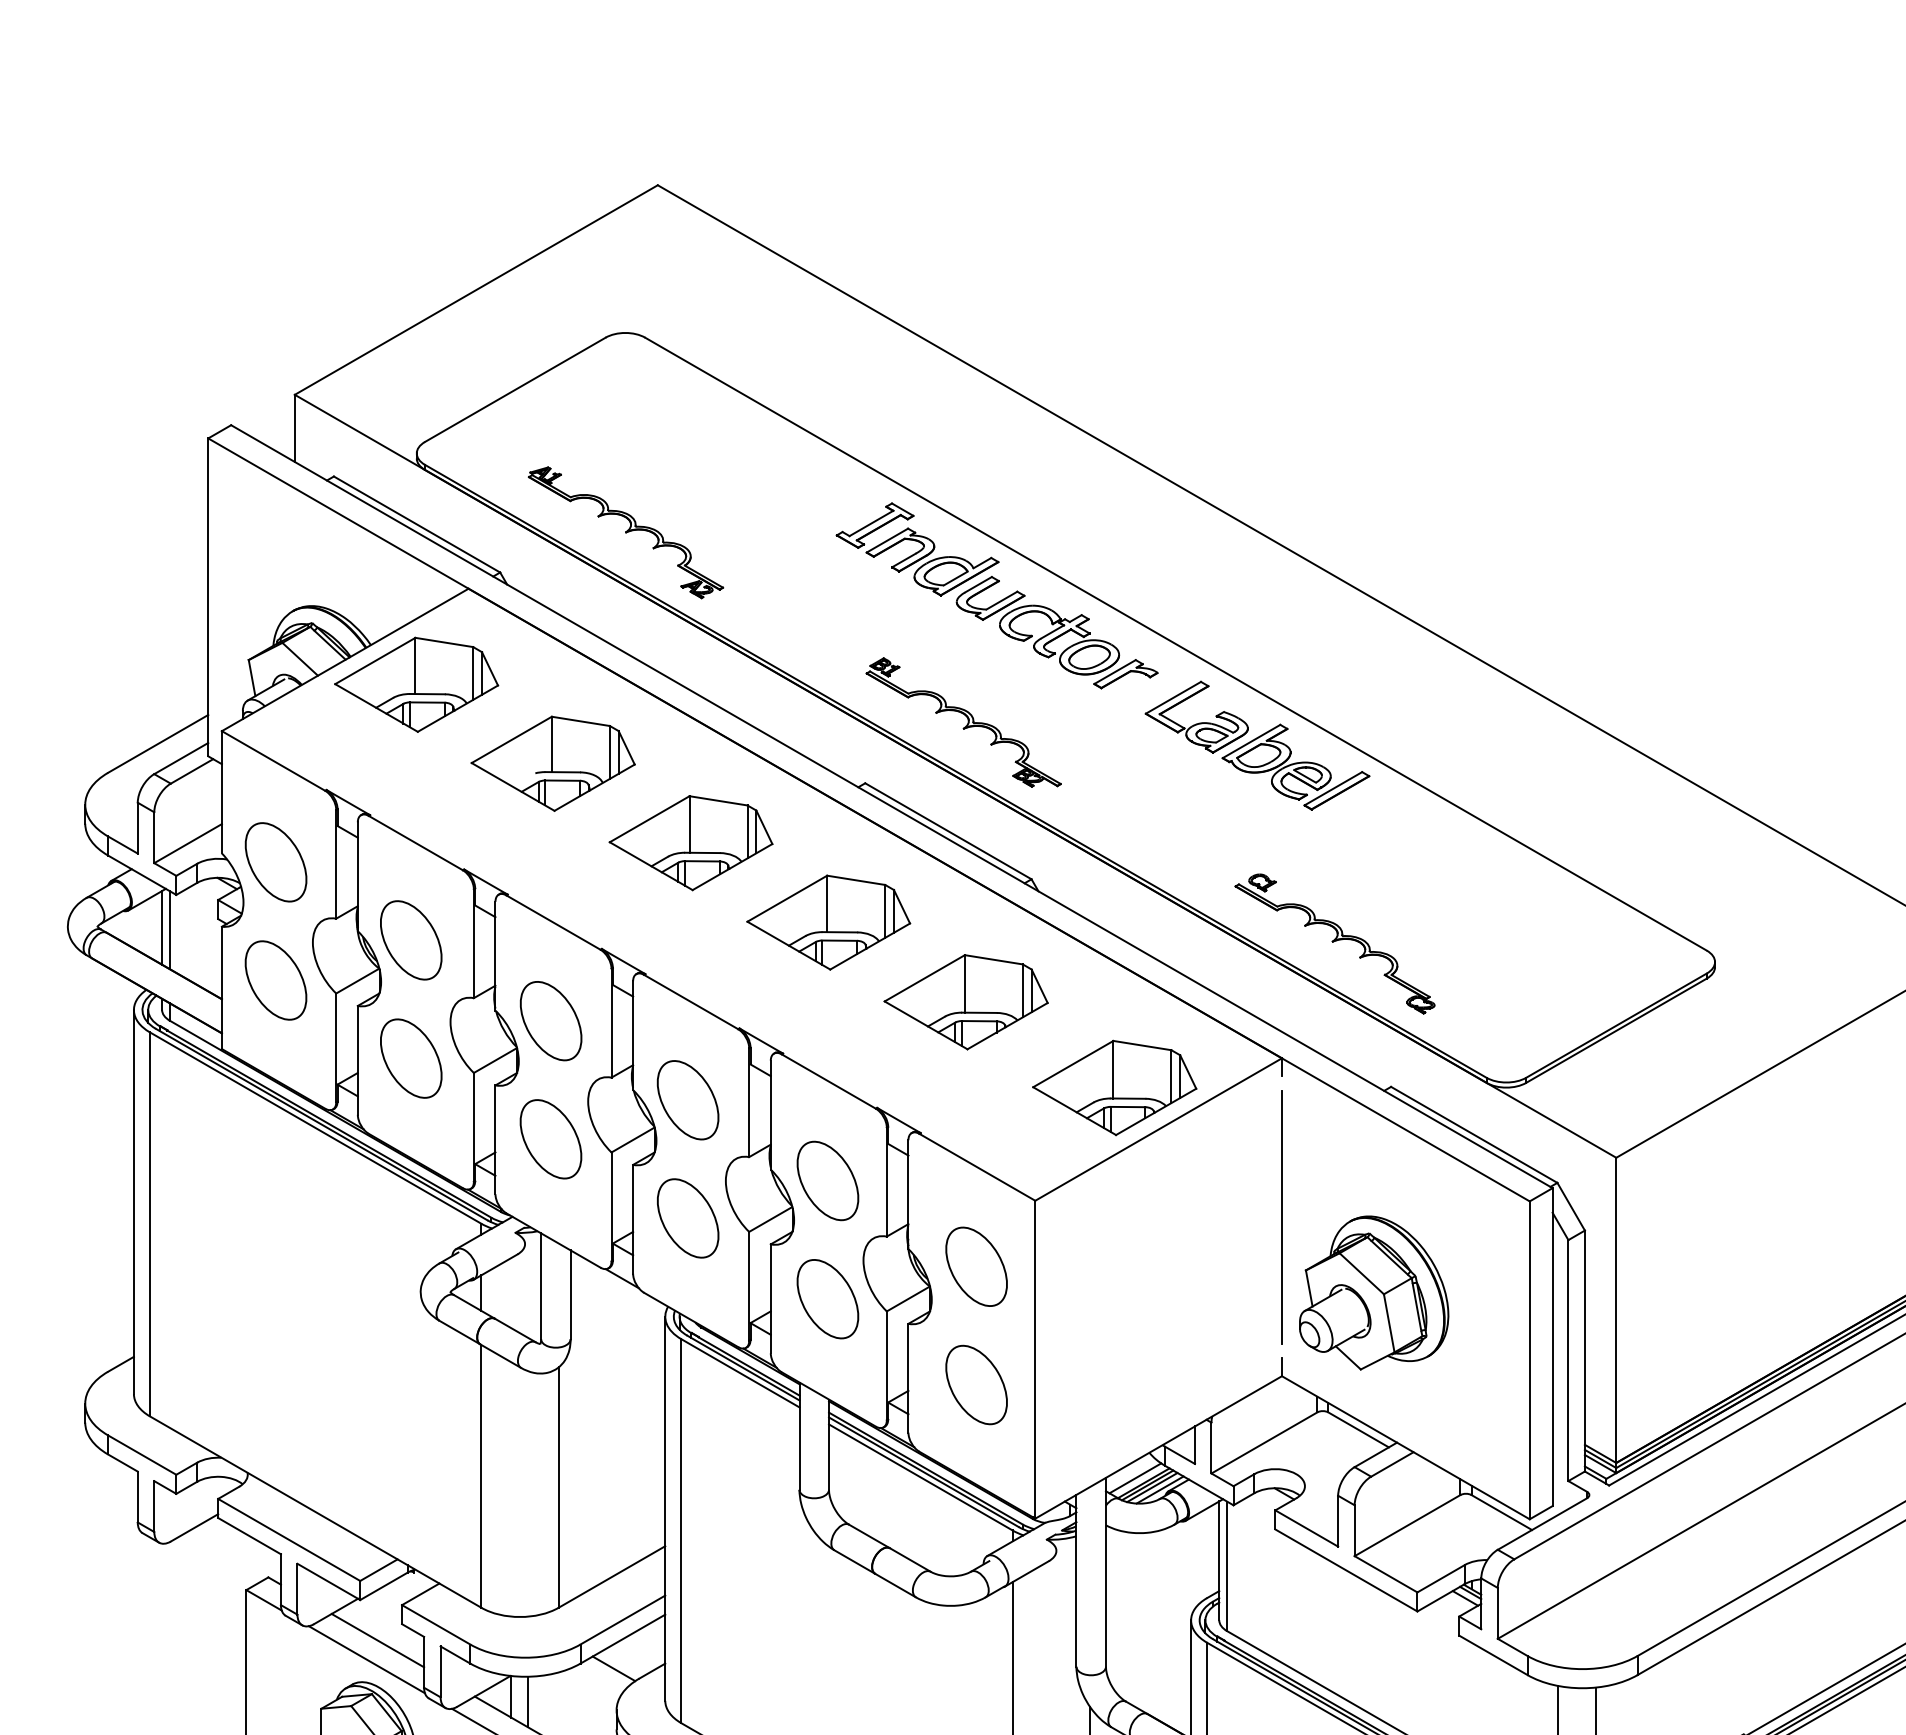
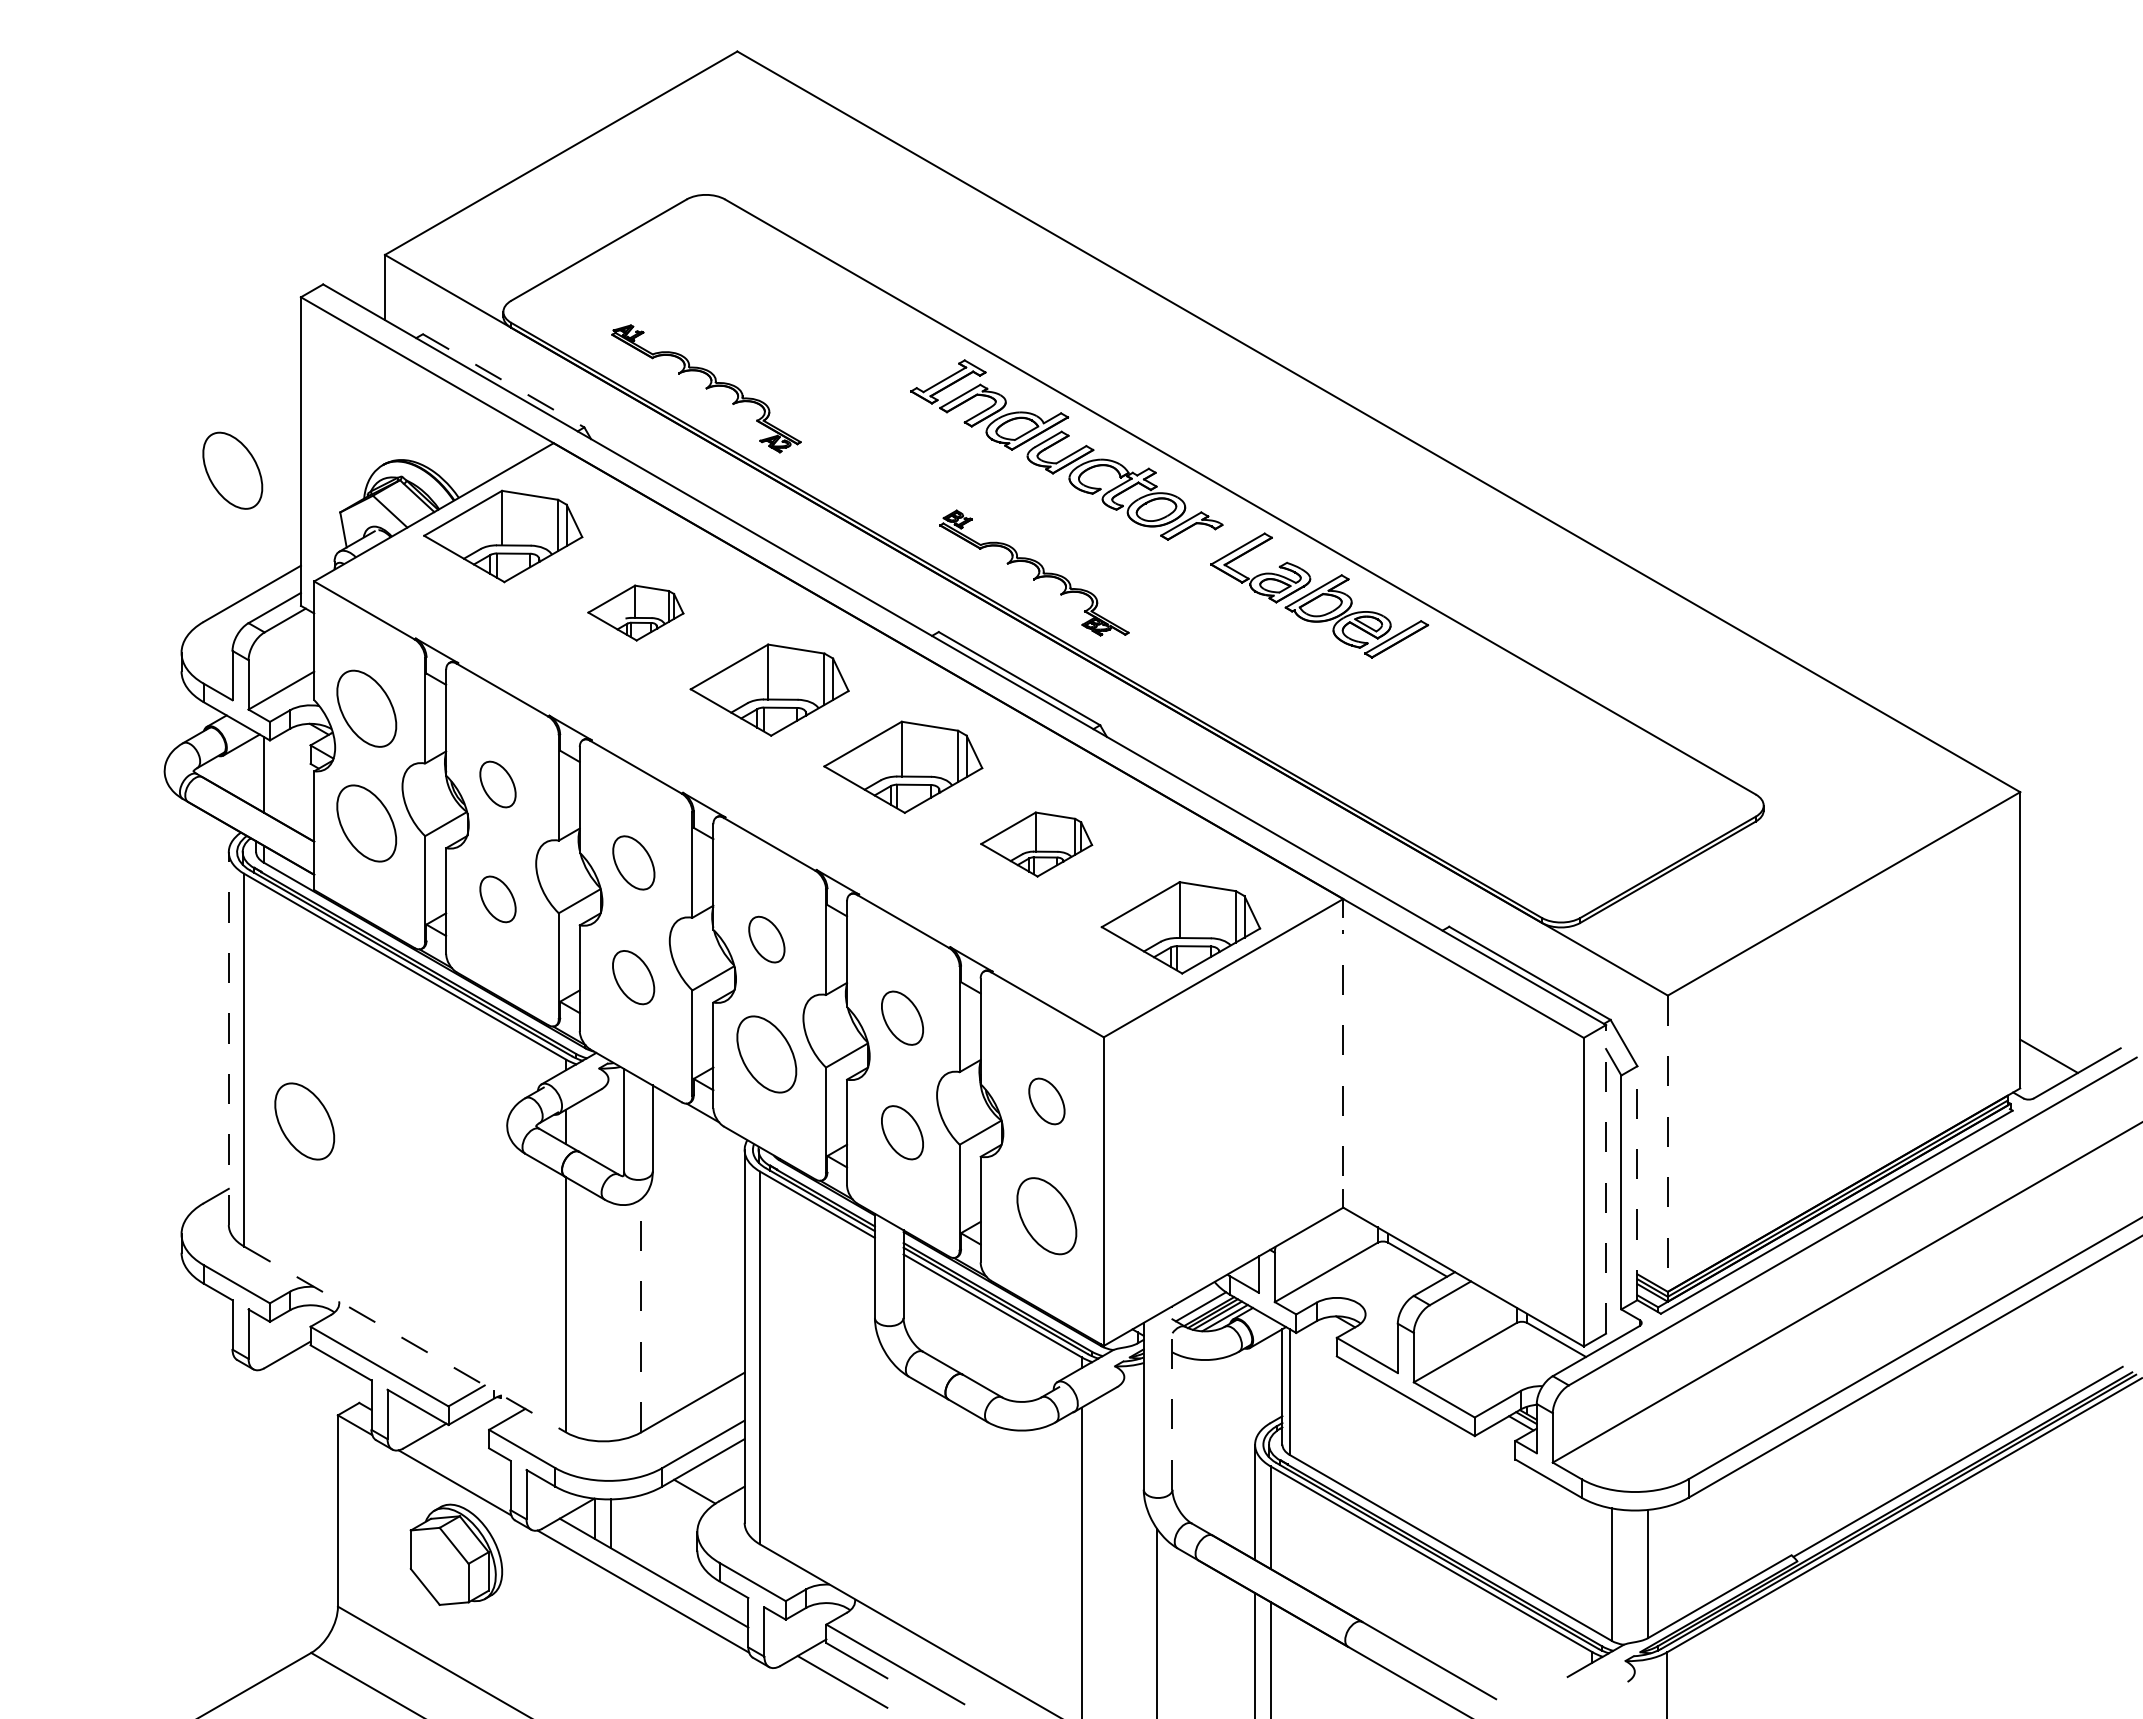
line: (417, 525) -> (504, 381), solid -> dashed
part: (137, 616) -> (232, 470), added
part: (552, 763) -> (635, 612), size x0.6
line: (162, 927) -> (256, 772), removed
part: (410, 940) -> (497, 784), size x0.6
part: (1334, 943) -> (1394, 787), removed
part: (965, 1002) -> (1036, 844), size x0.7
part: (550, 1020) -> (633, 862), size x0.7
part: (410, 1058) -> (497, 899), size x0.6
part: (687, 1099) -> (766, 939), size x0.6
part: (550, 1139) -> (633, 977), size x0.7
part: (827, 1181) -> (902, 1018), size x0.7
line: (133, 1201) -> (228, 1038), solid -> dashed
line: (1282, 1217) -> (1343, 1053), solid -> dashed
part: (976, 1266) -> (1046, 1101), size x0.6
part: (211, 1287) -> (304, 1121), added
part: (1373, 1292) -> (1432, 1126), removed
part: (827, 1298) -> (902, 1132), size x0.7
line: (1615, 1311) -> (1667, 1144), solid -> dashed
line: (1553, 1346) -> (1606, 1178), solid -> dashed
line: (1585, 1351) -> (1637, 1183), solid -> dashed
line: (559, 1487) -> (641, 1315), solid -> dashed
line: (315, 1512) -> (405, 1339), solid -> dashed
line: (1106, 1572) -> (1172, 1398), solid -> dashed
line: (377, 1640) -> (465, 1464), removed

